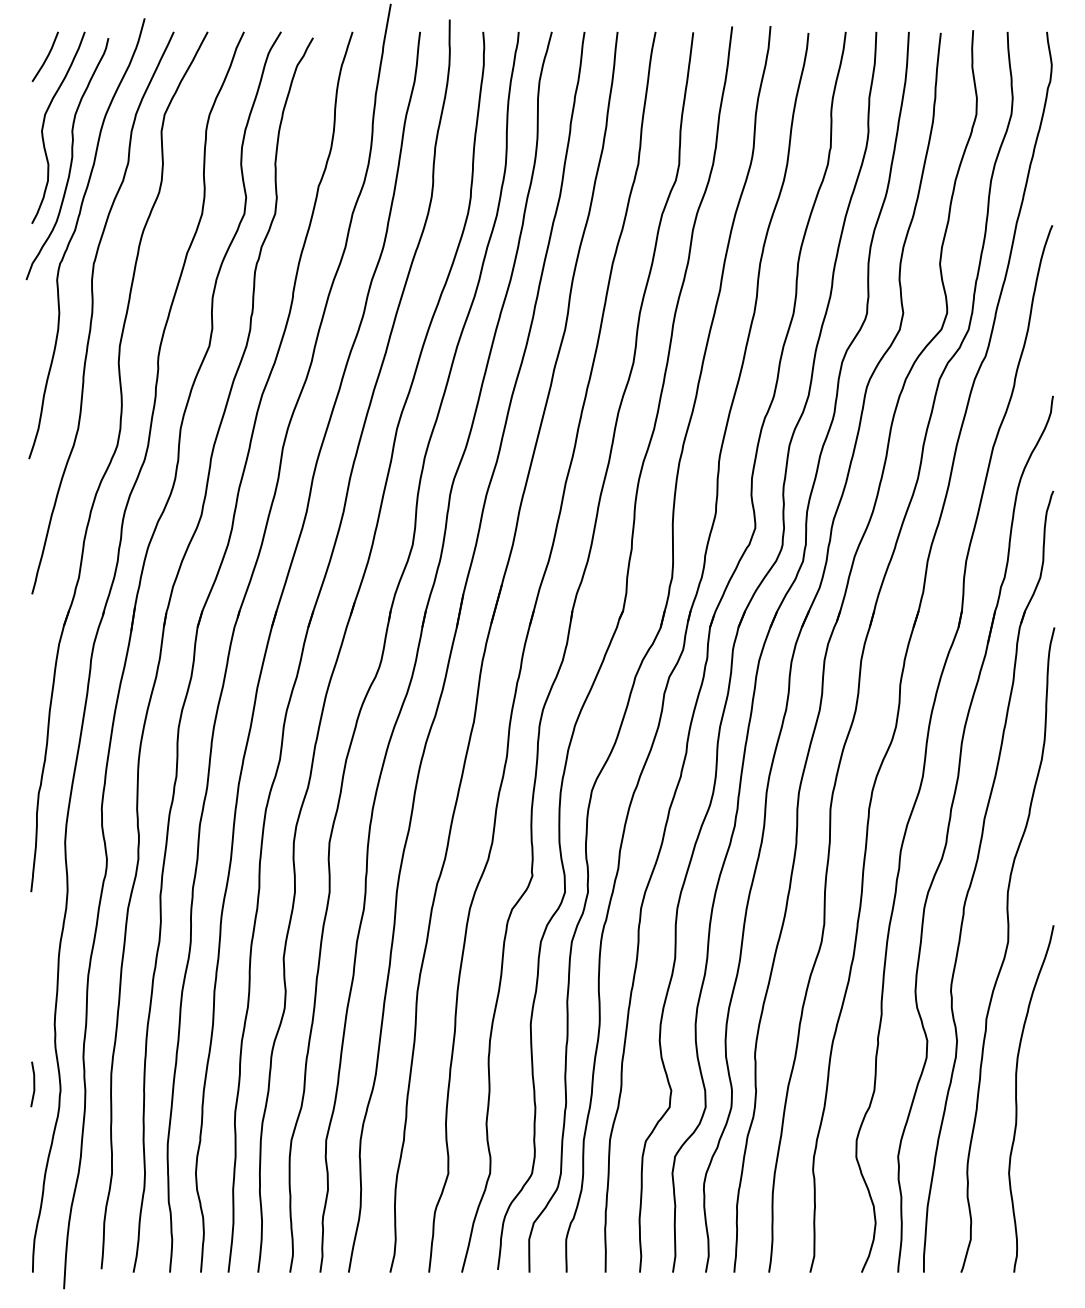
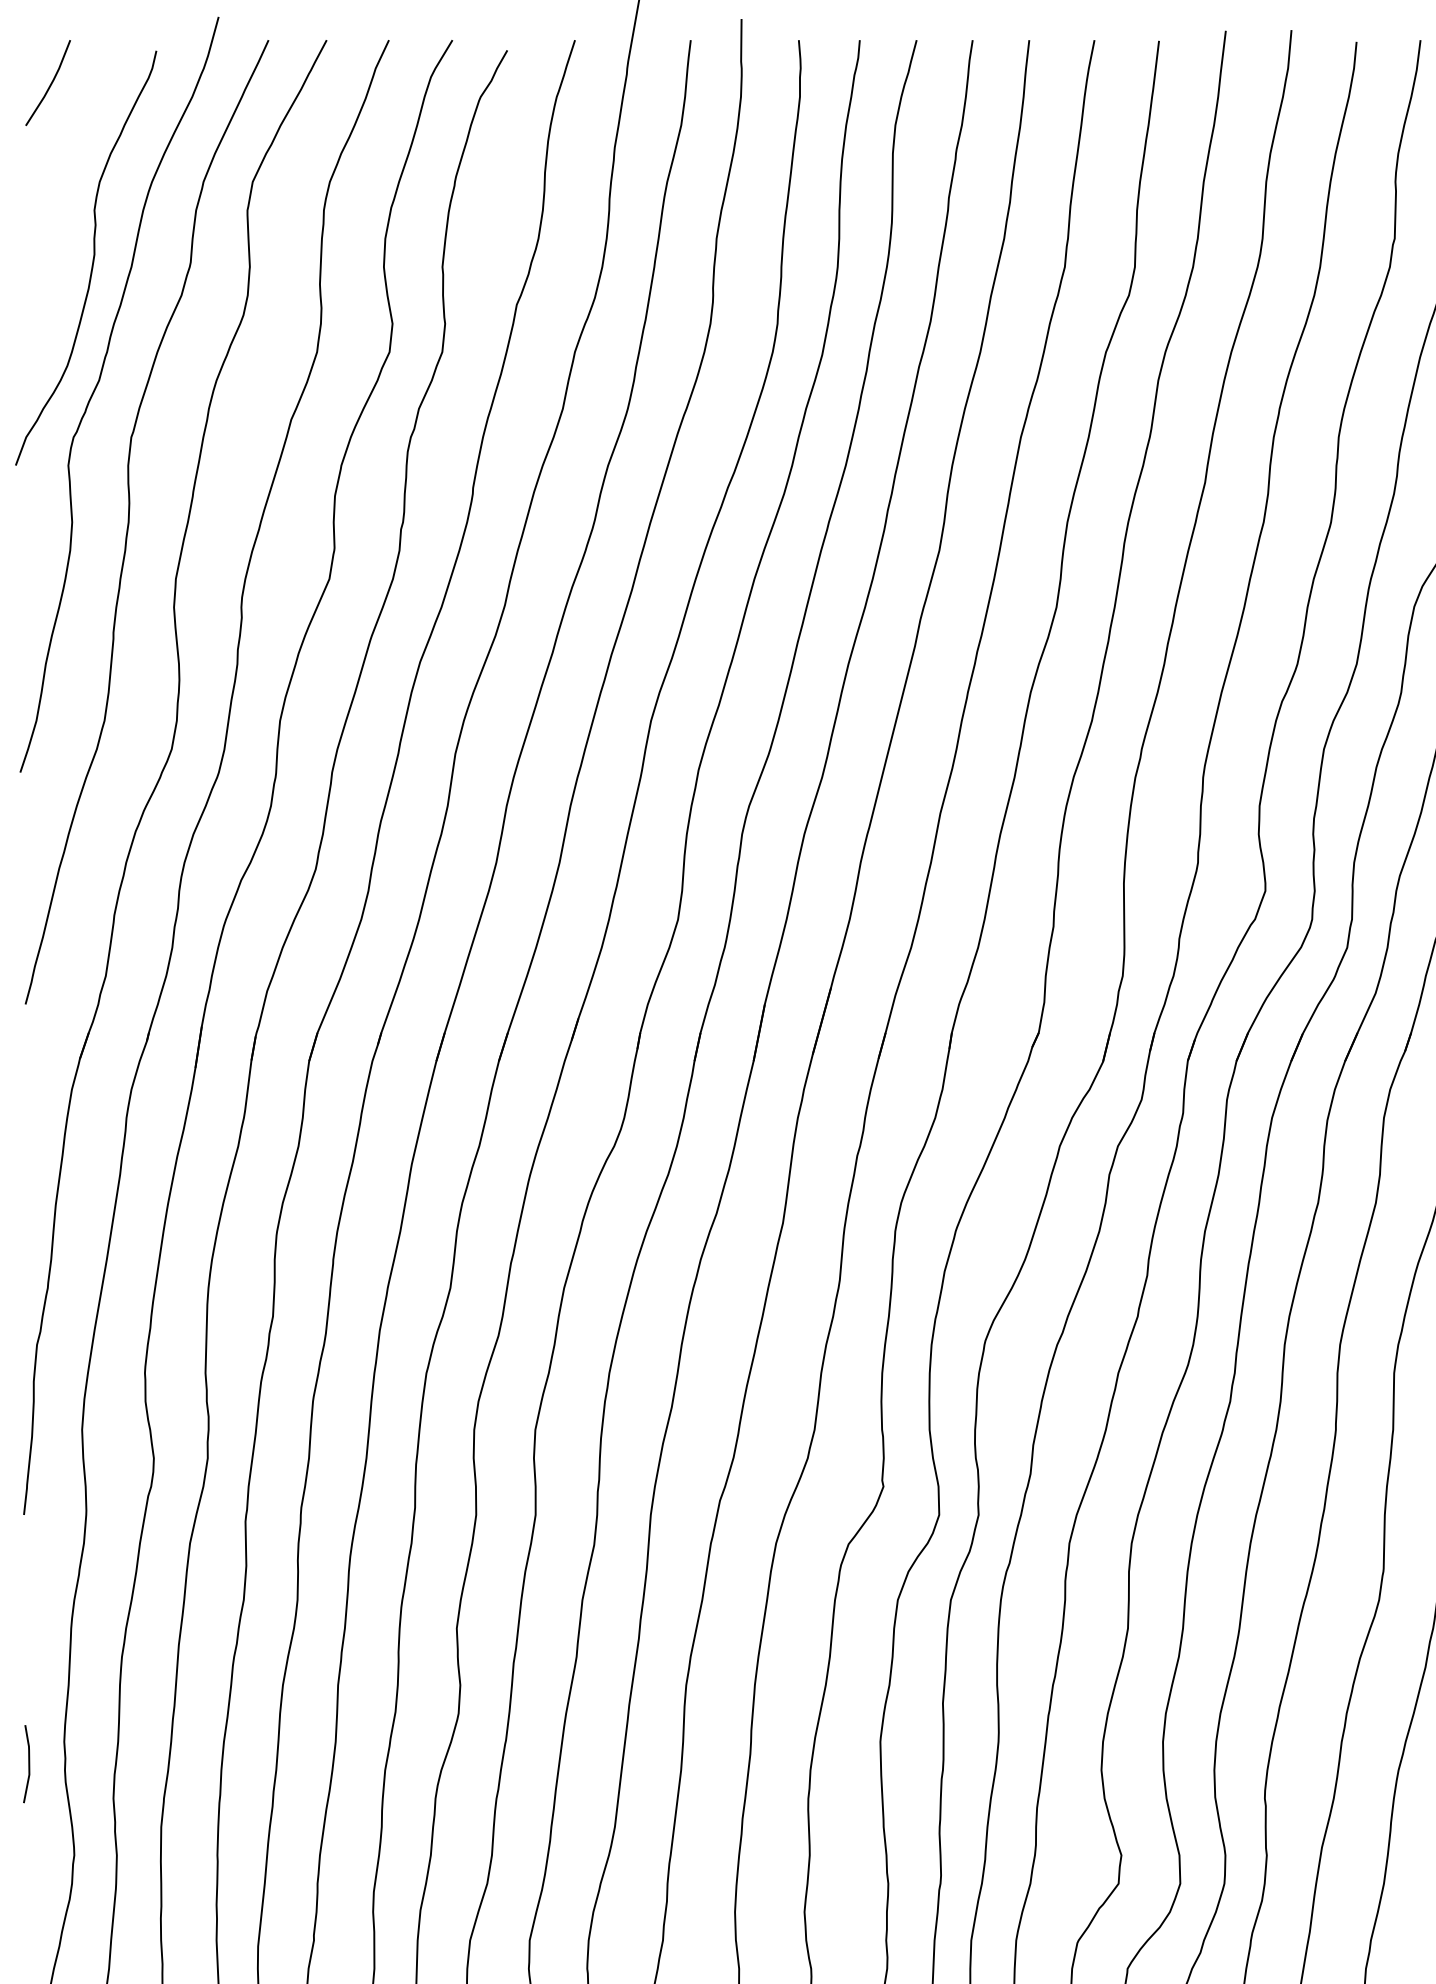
curve: (44, 124) -> (46, 198), removed
curve: (33, 1084) -> (27, 1764), moved

